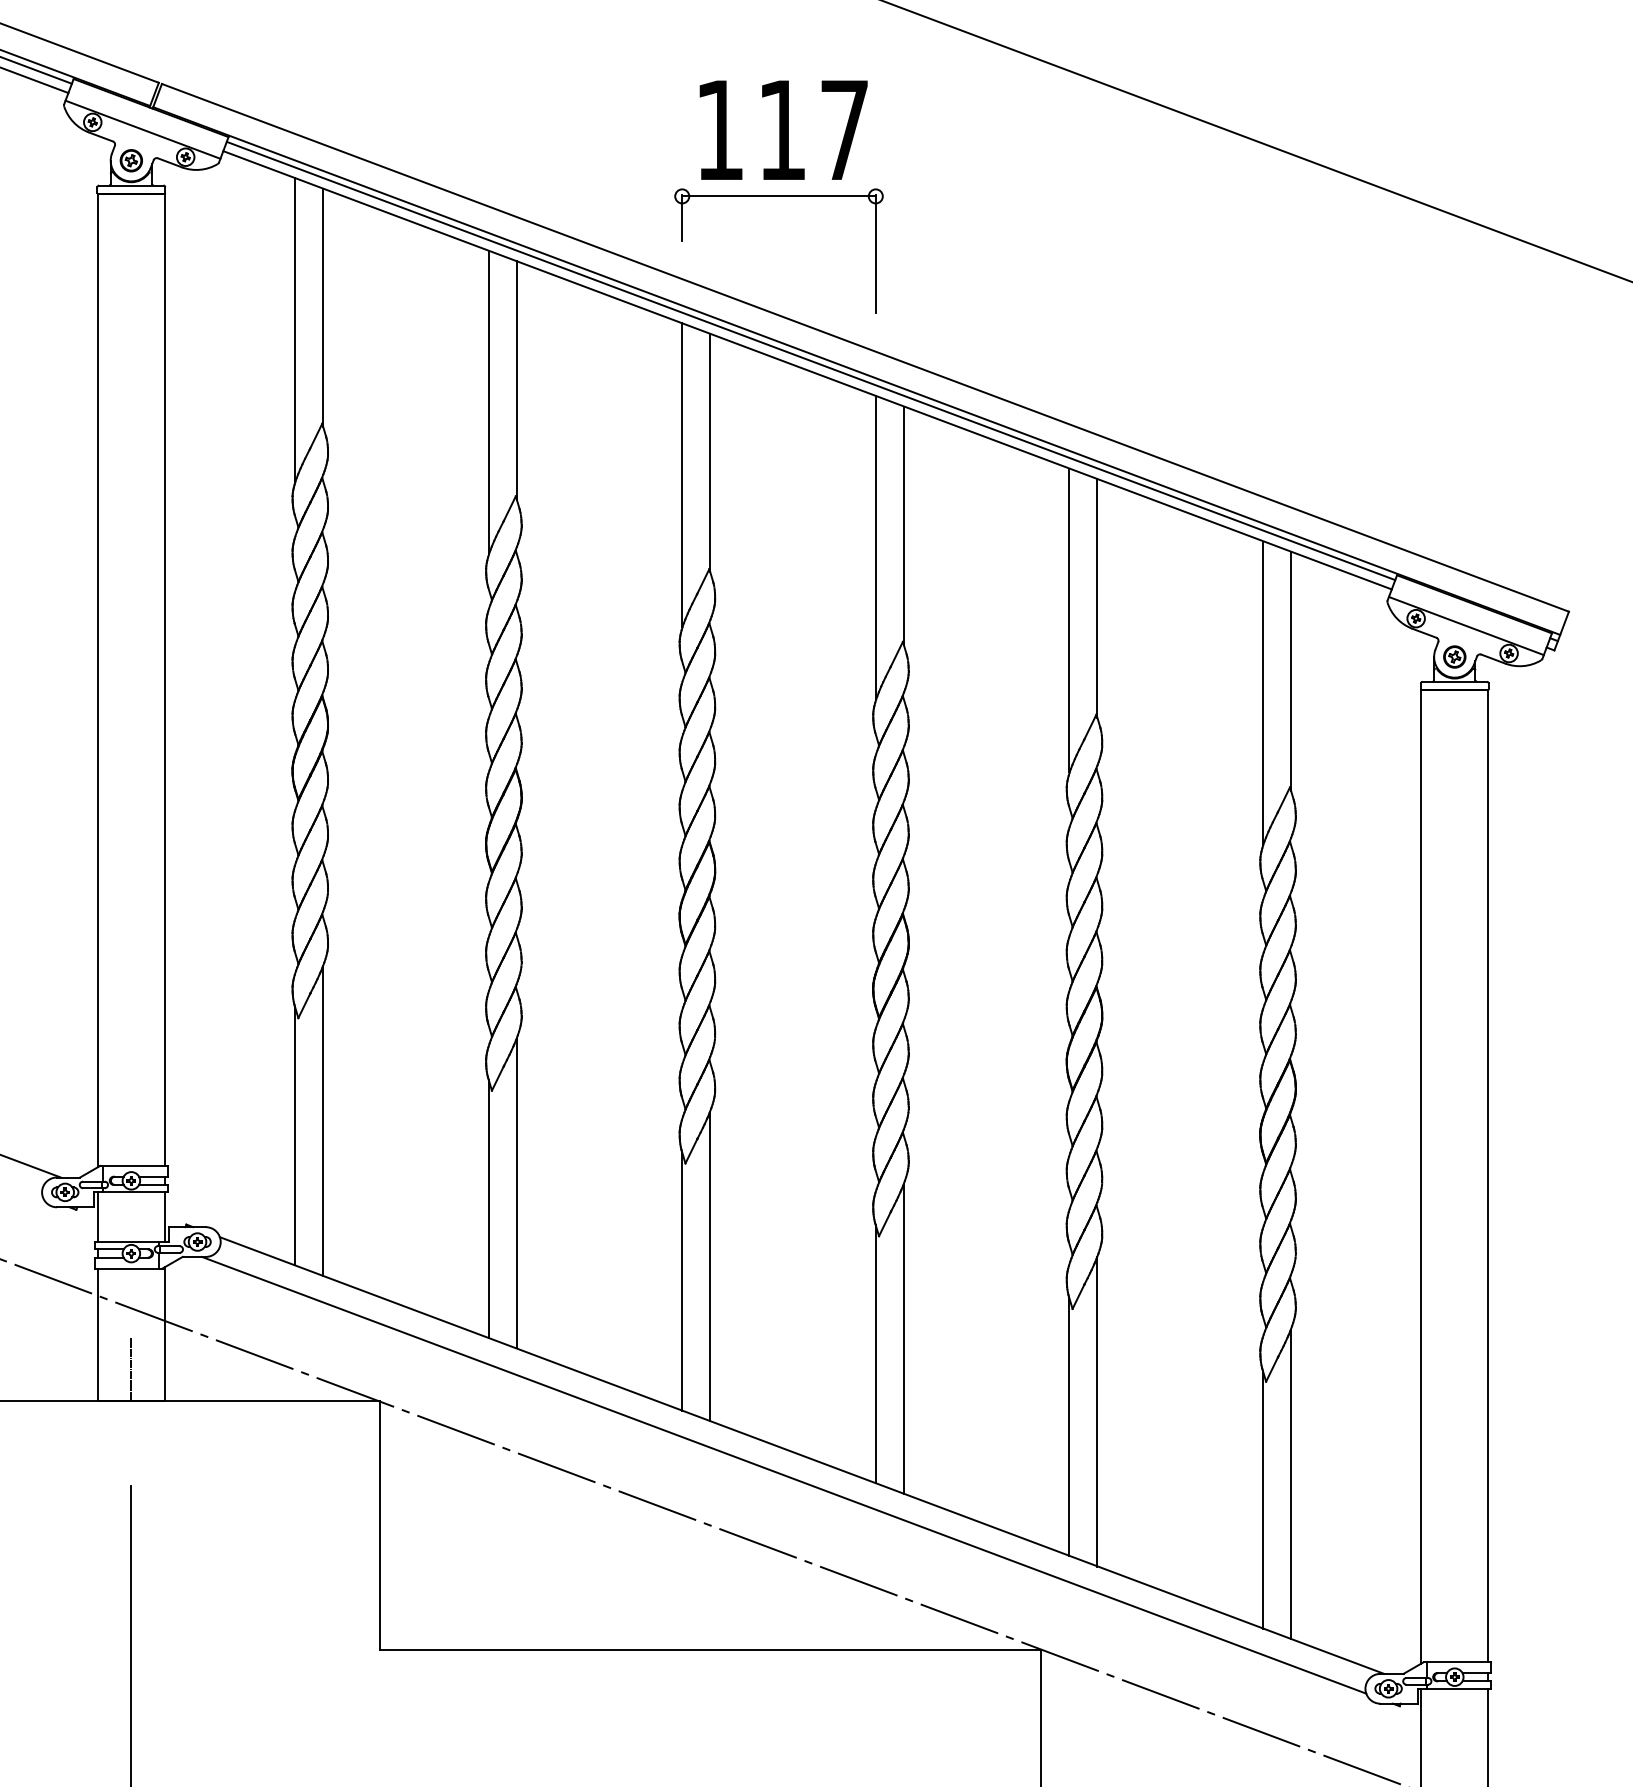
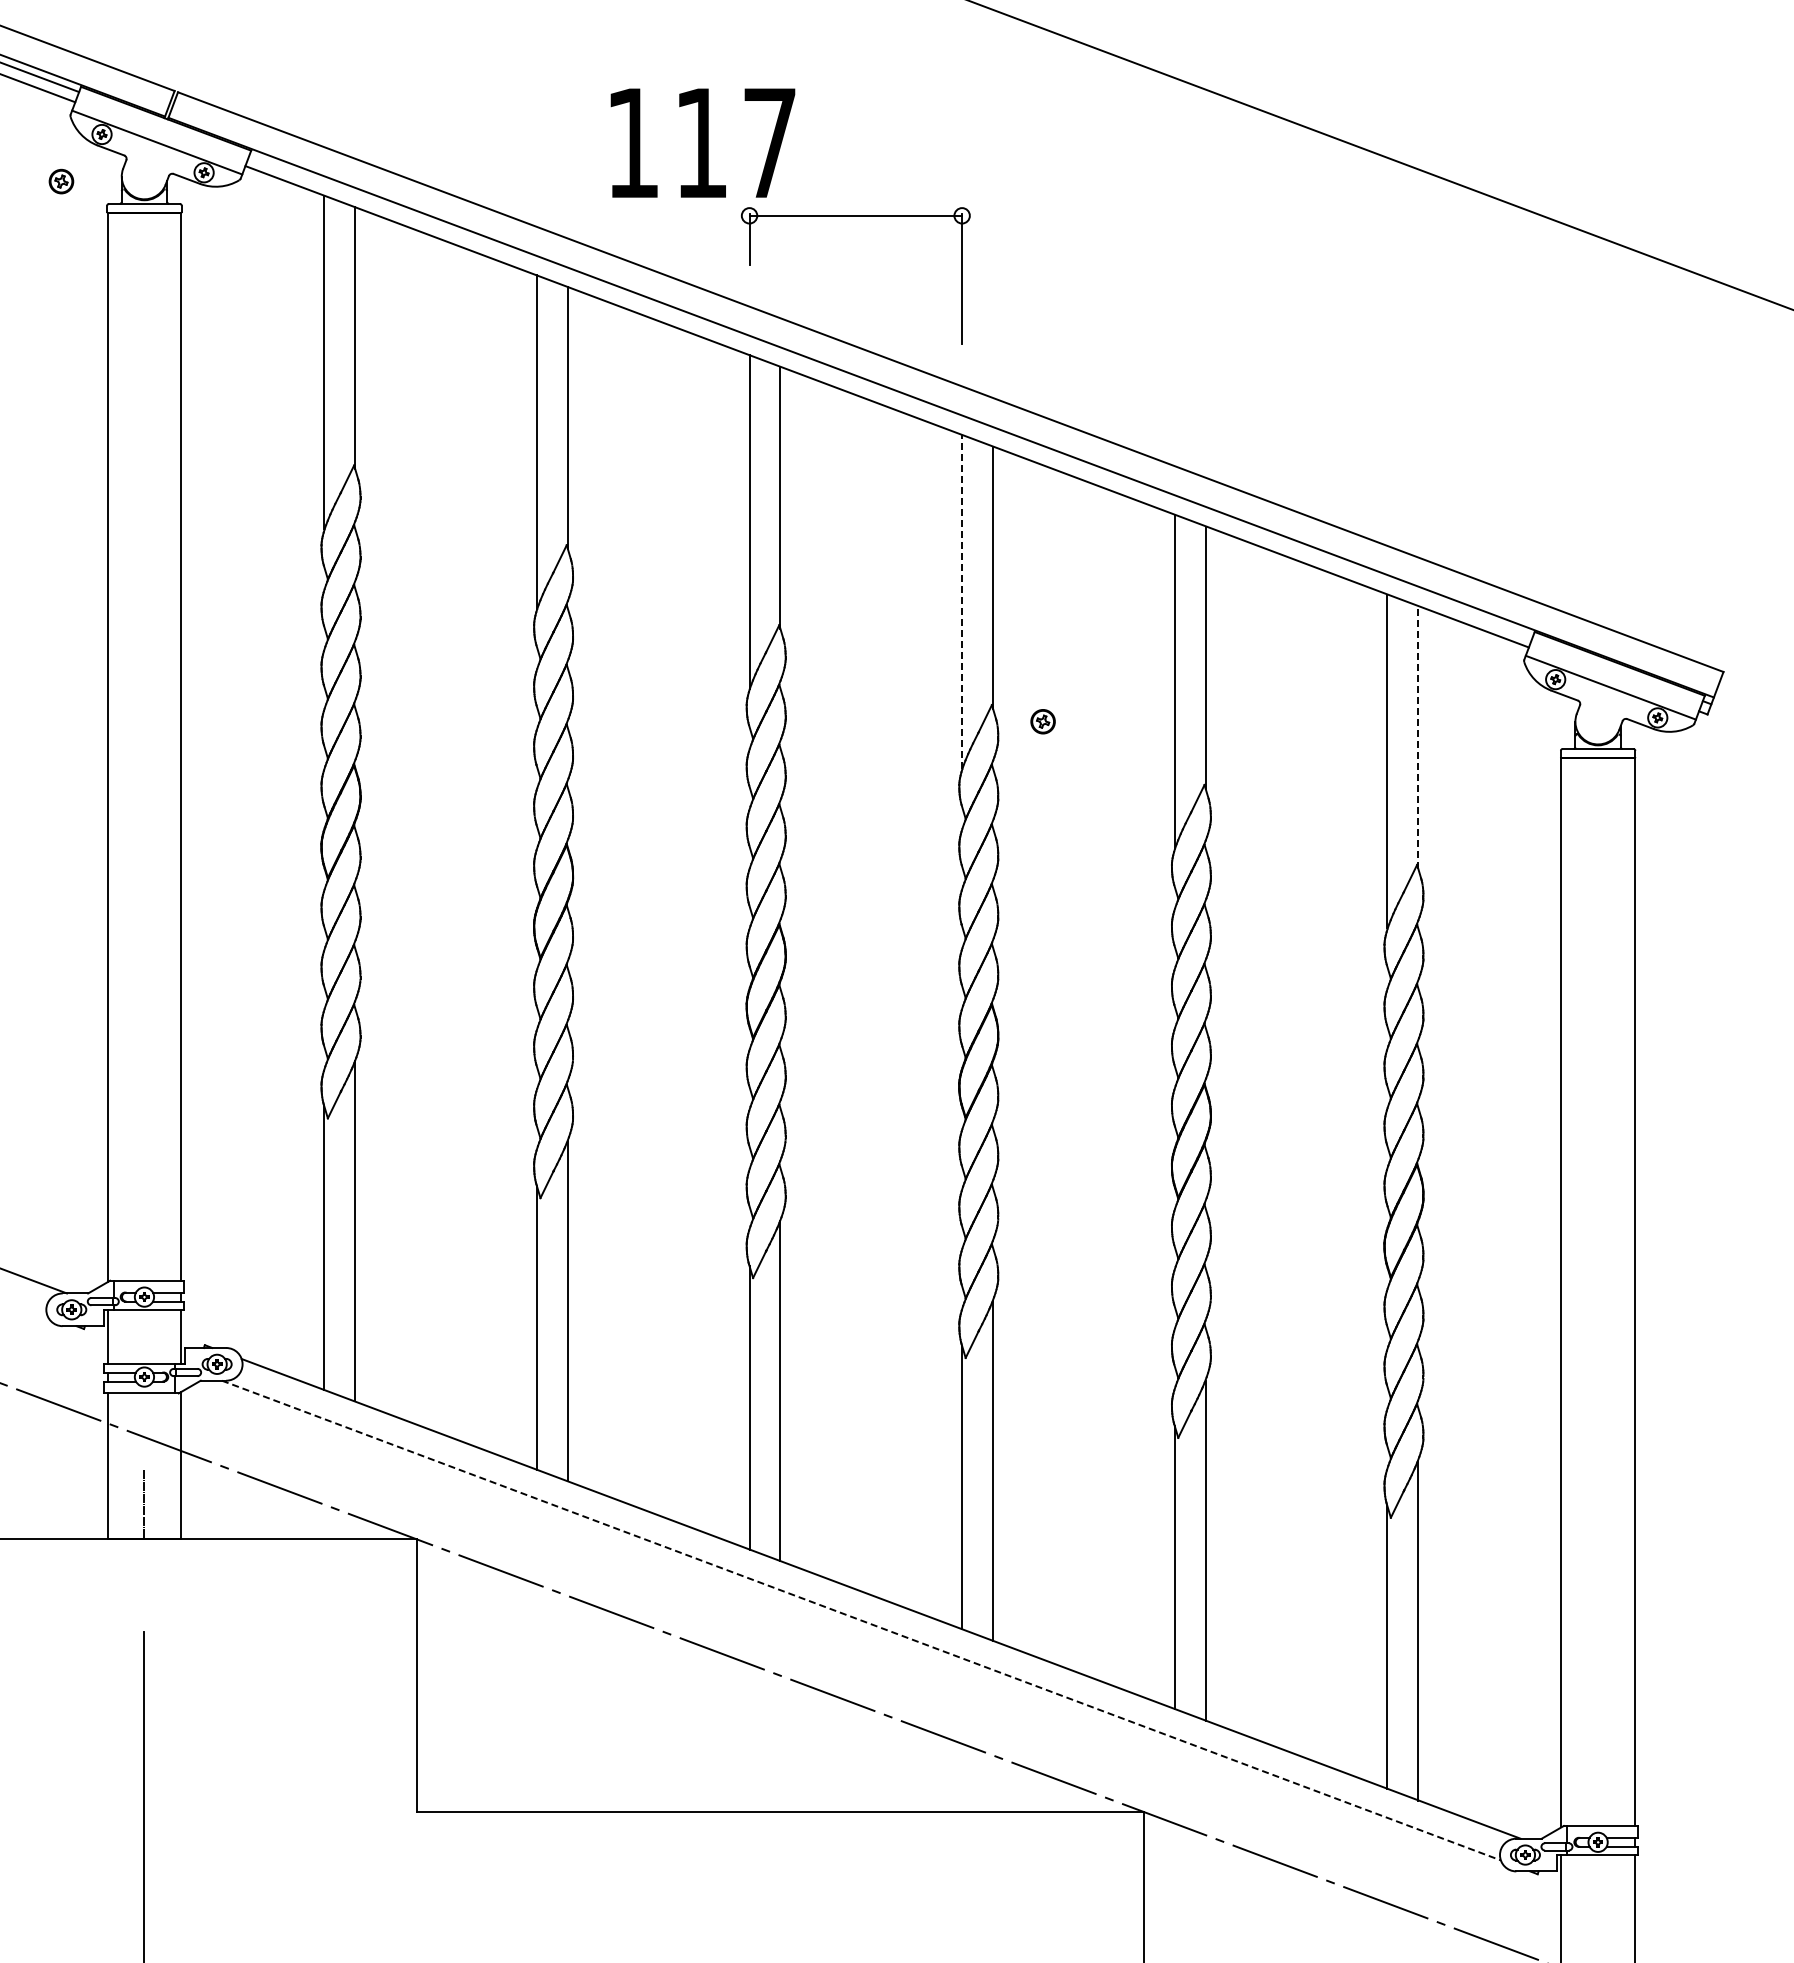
text: (783, 129) -> (702, 142), moved
part: (131, 160) -> (61, 181), moved
line: (810, 360) -> (890, 396), removed
line: (876, 547) -> (962, 601), solid -> dashed
part: (1454, 656) -> (1042, 721), moved
line: (1291, 671) -> (1418, 737), solid -> dashed
line: (784, 1475) -> (861, 1620), solid -> dashed

